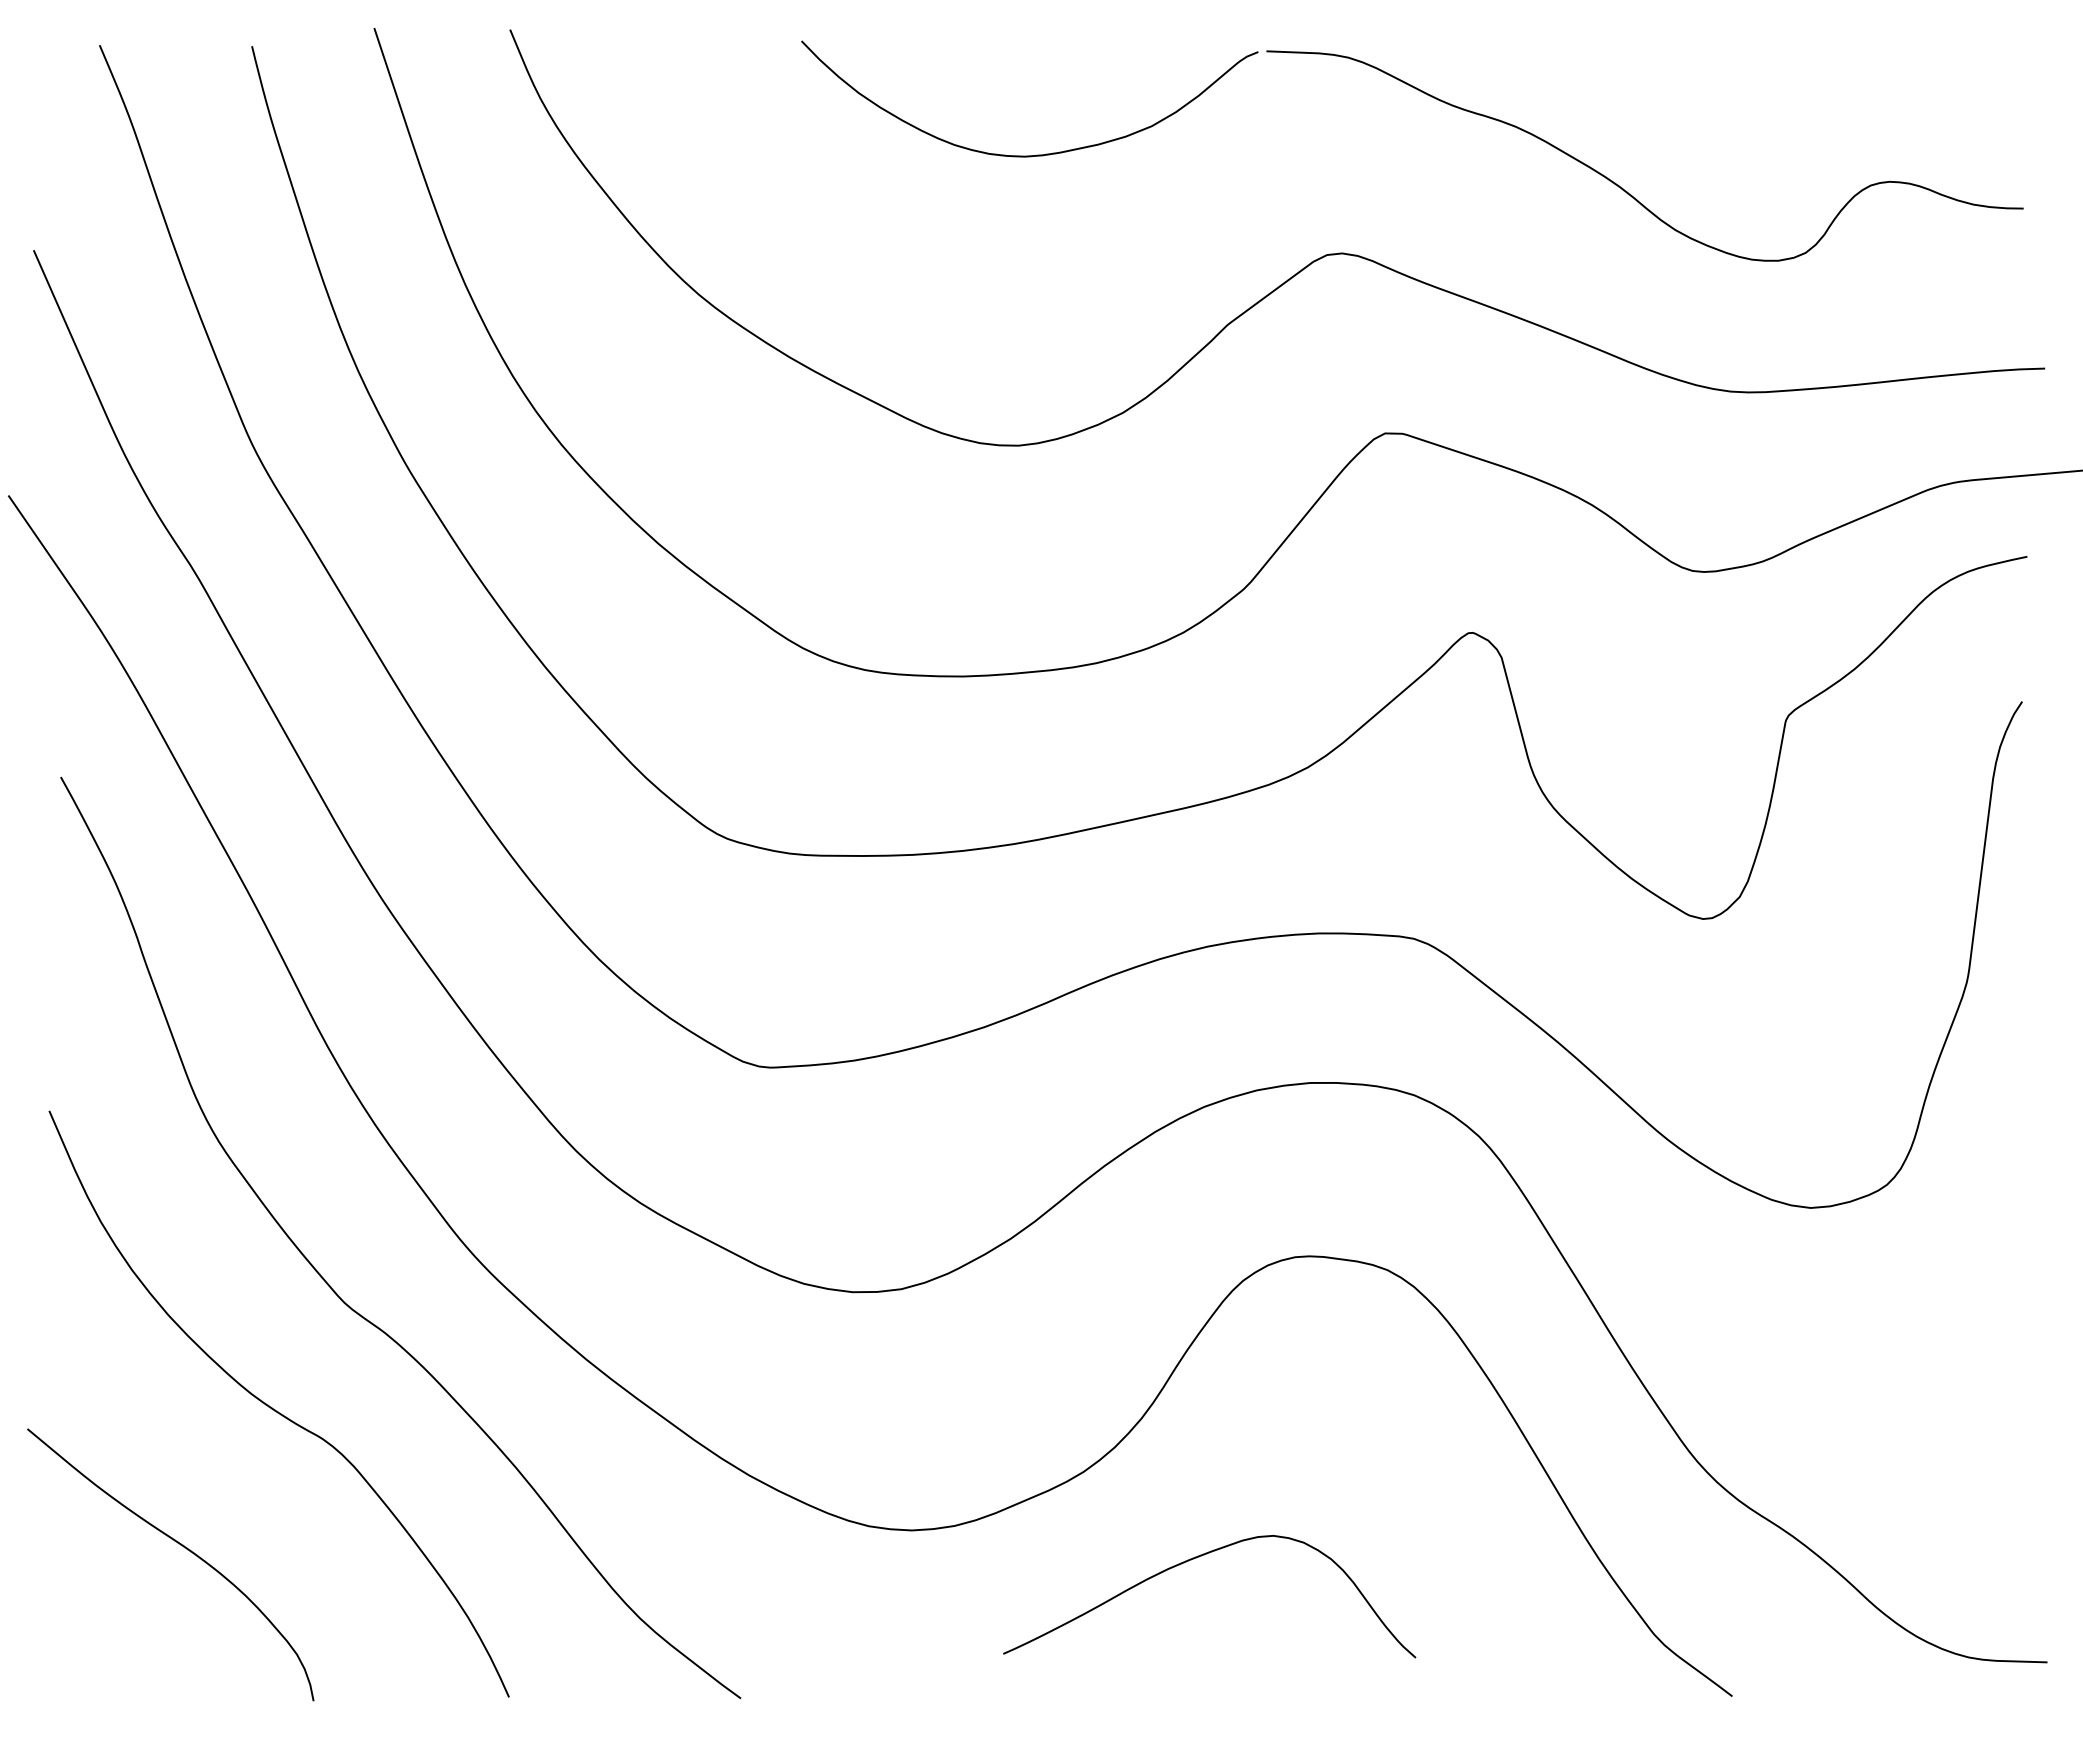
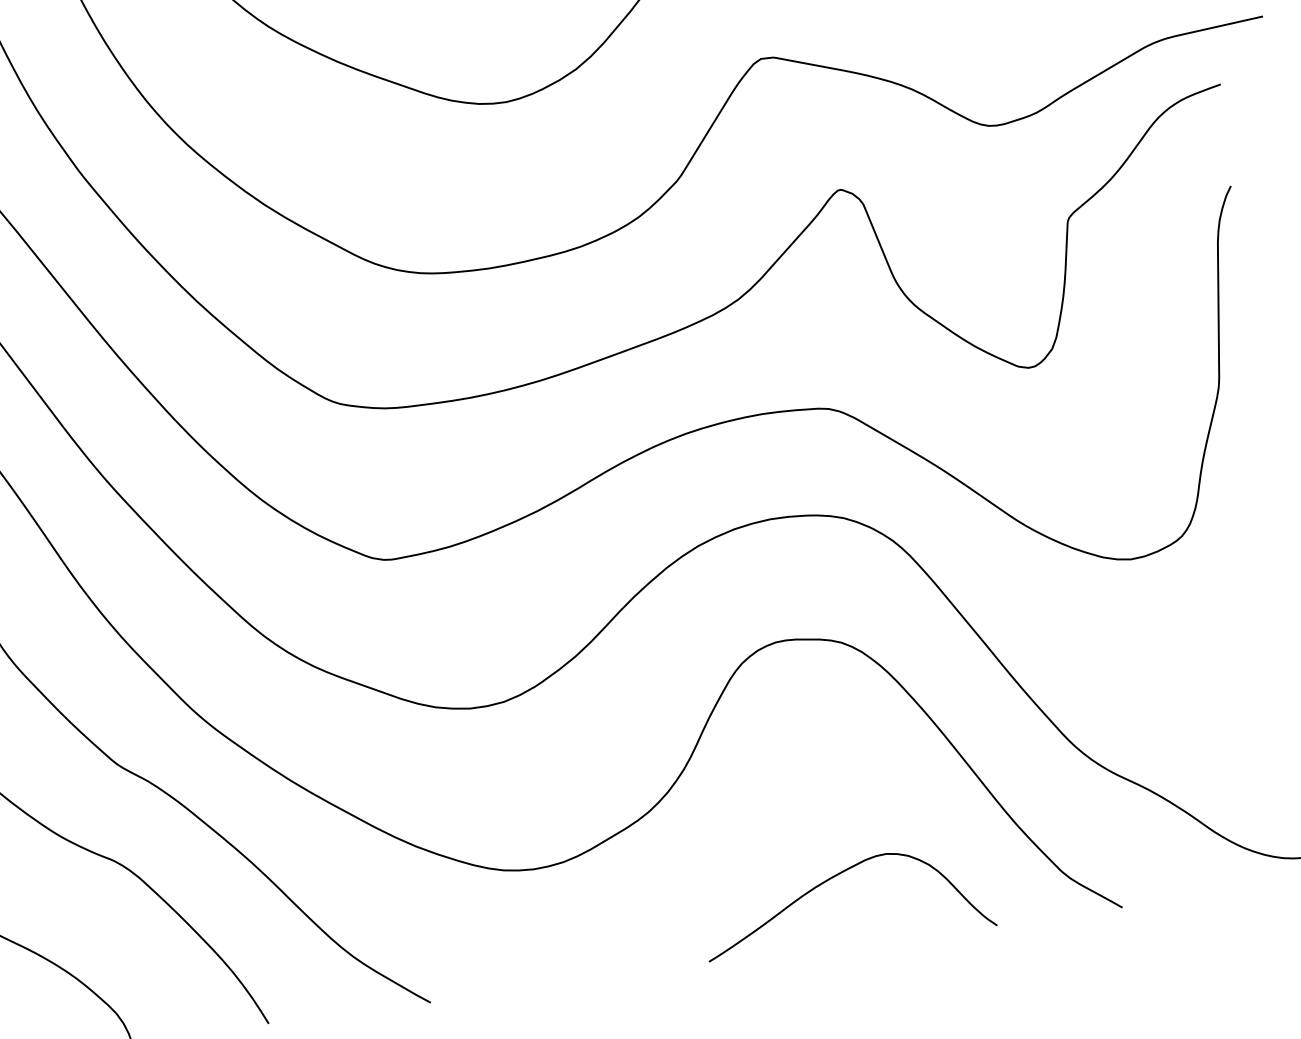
curve: (1196, 1558) -> (834, 876), moved

